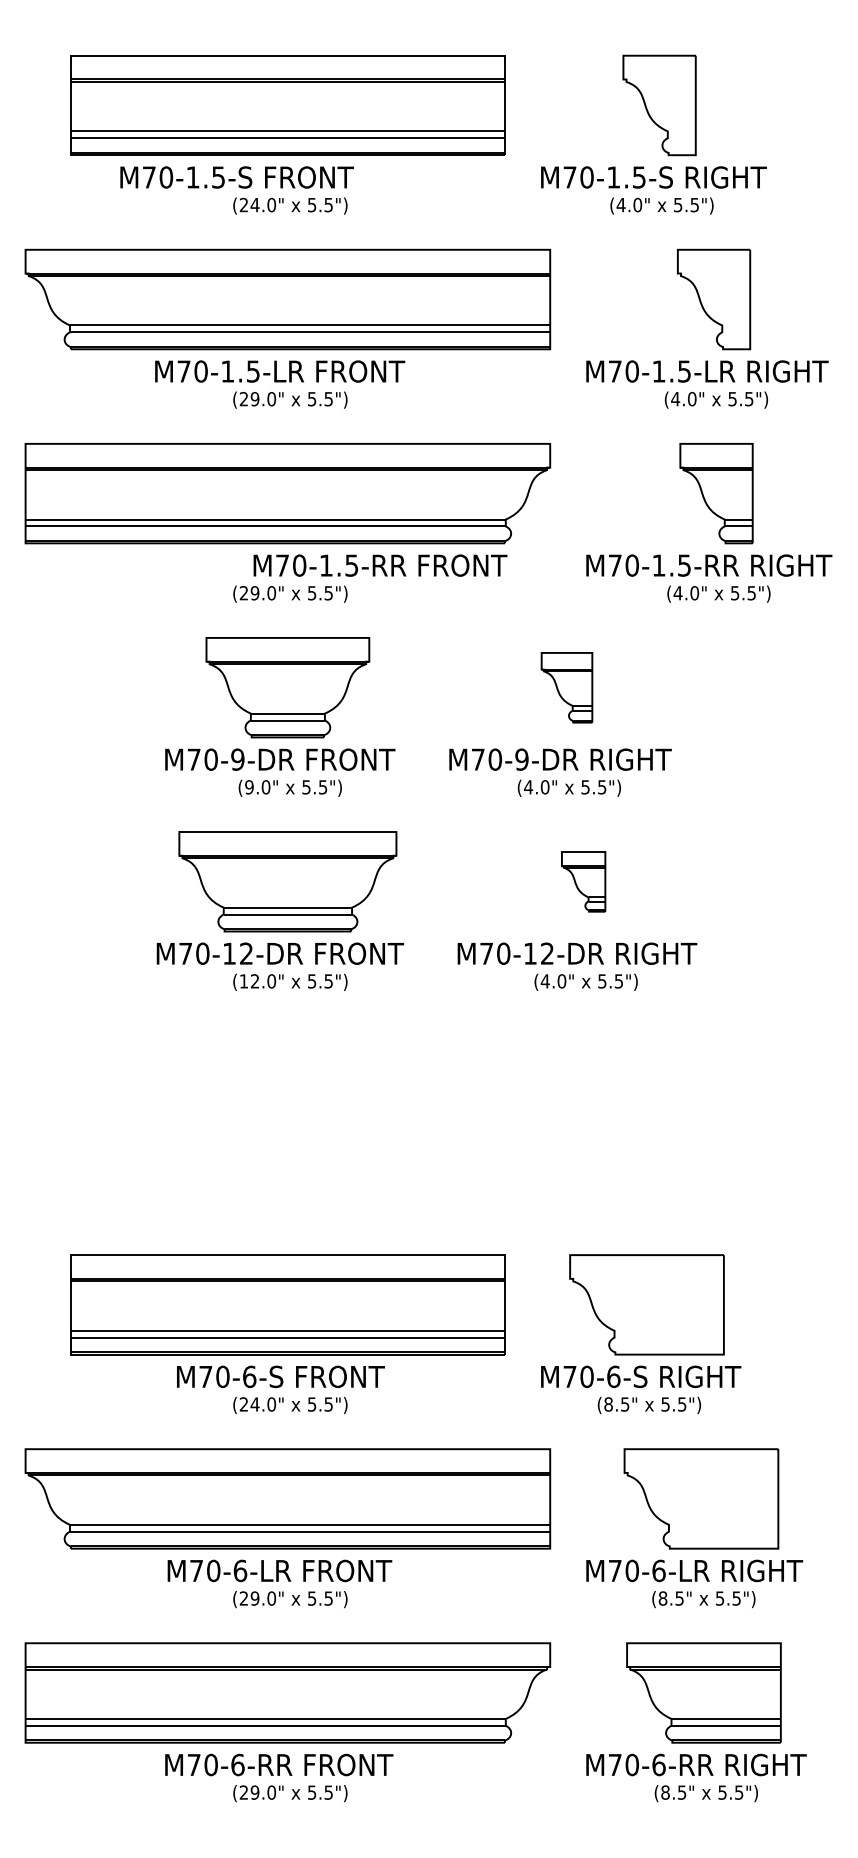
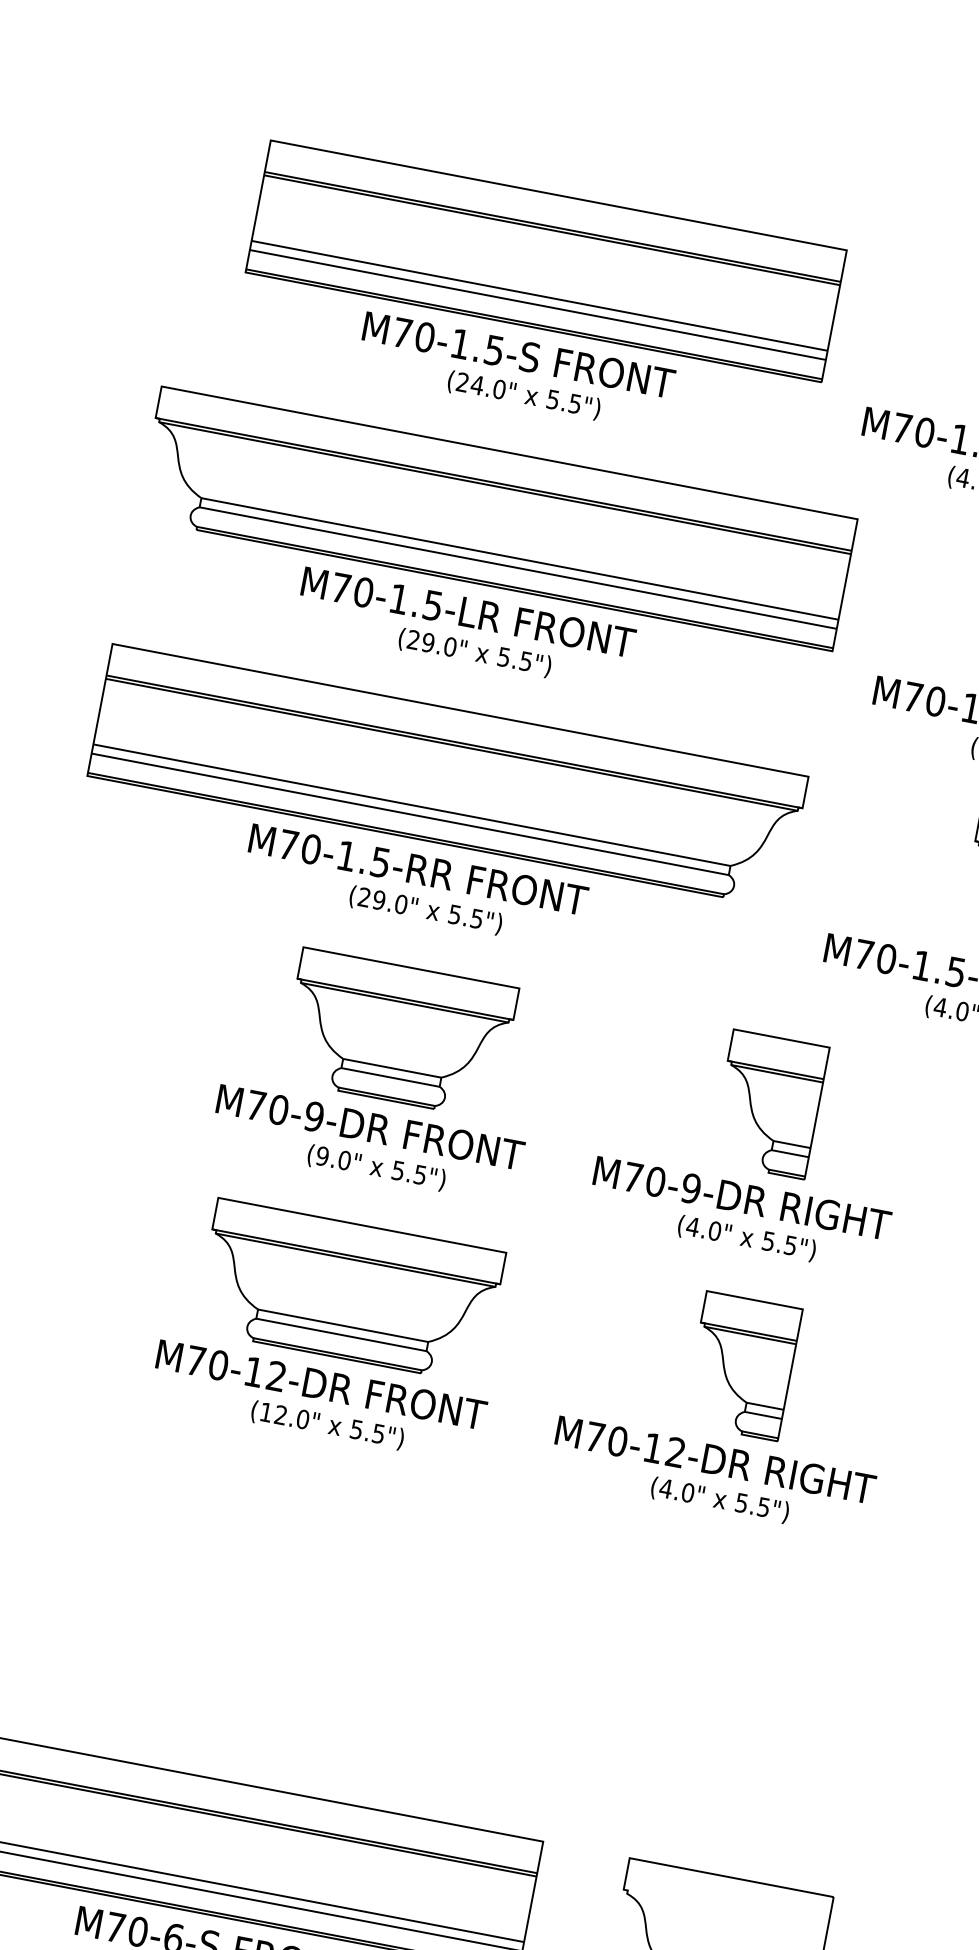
text: (236, 177) -> (518, 355), moved
text: (380, 565) -> (418, 869), moved
part: (566, 687) -> (768, 1104), size x1.43
part: (583, 881) -> (742, 1365), size x1.67

